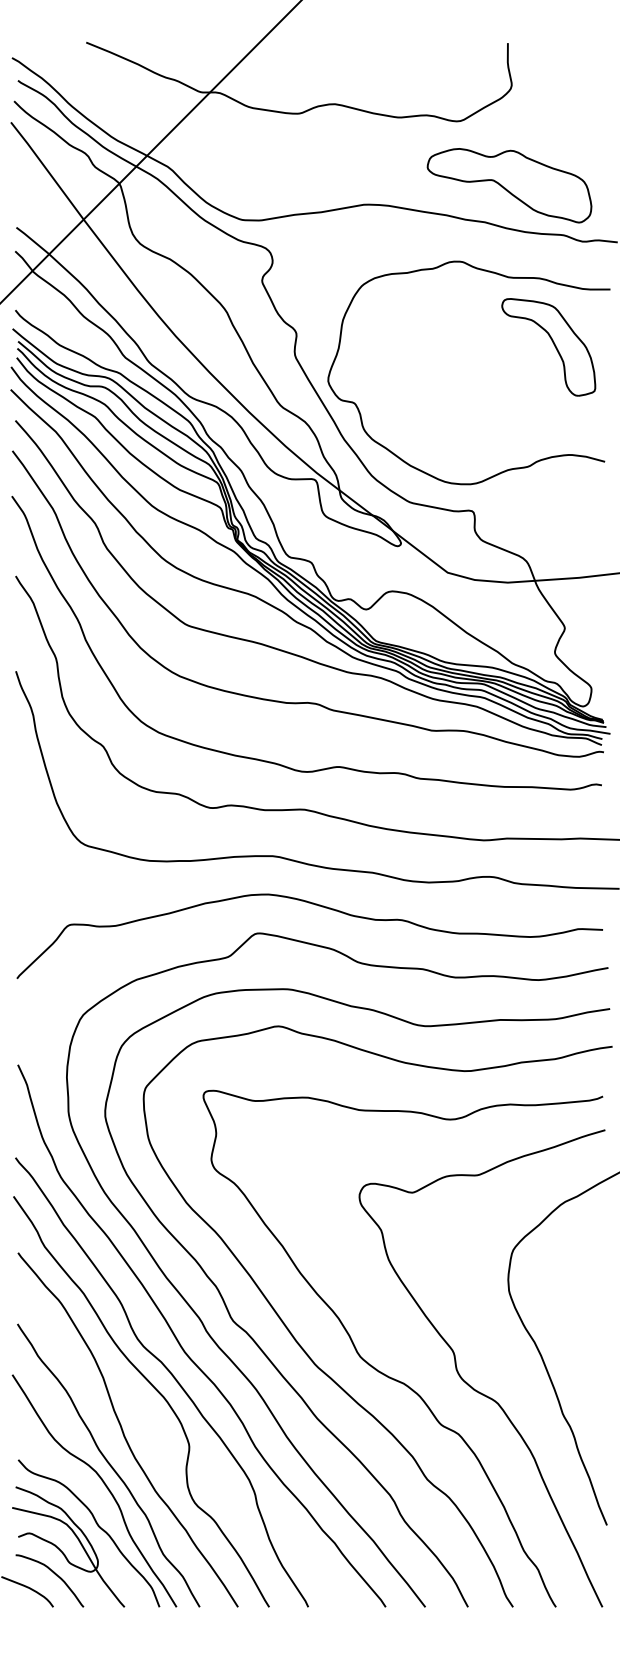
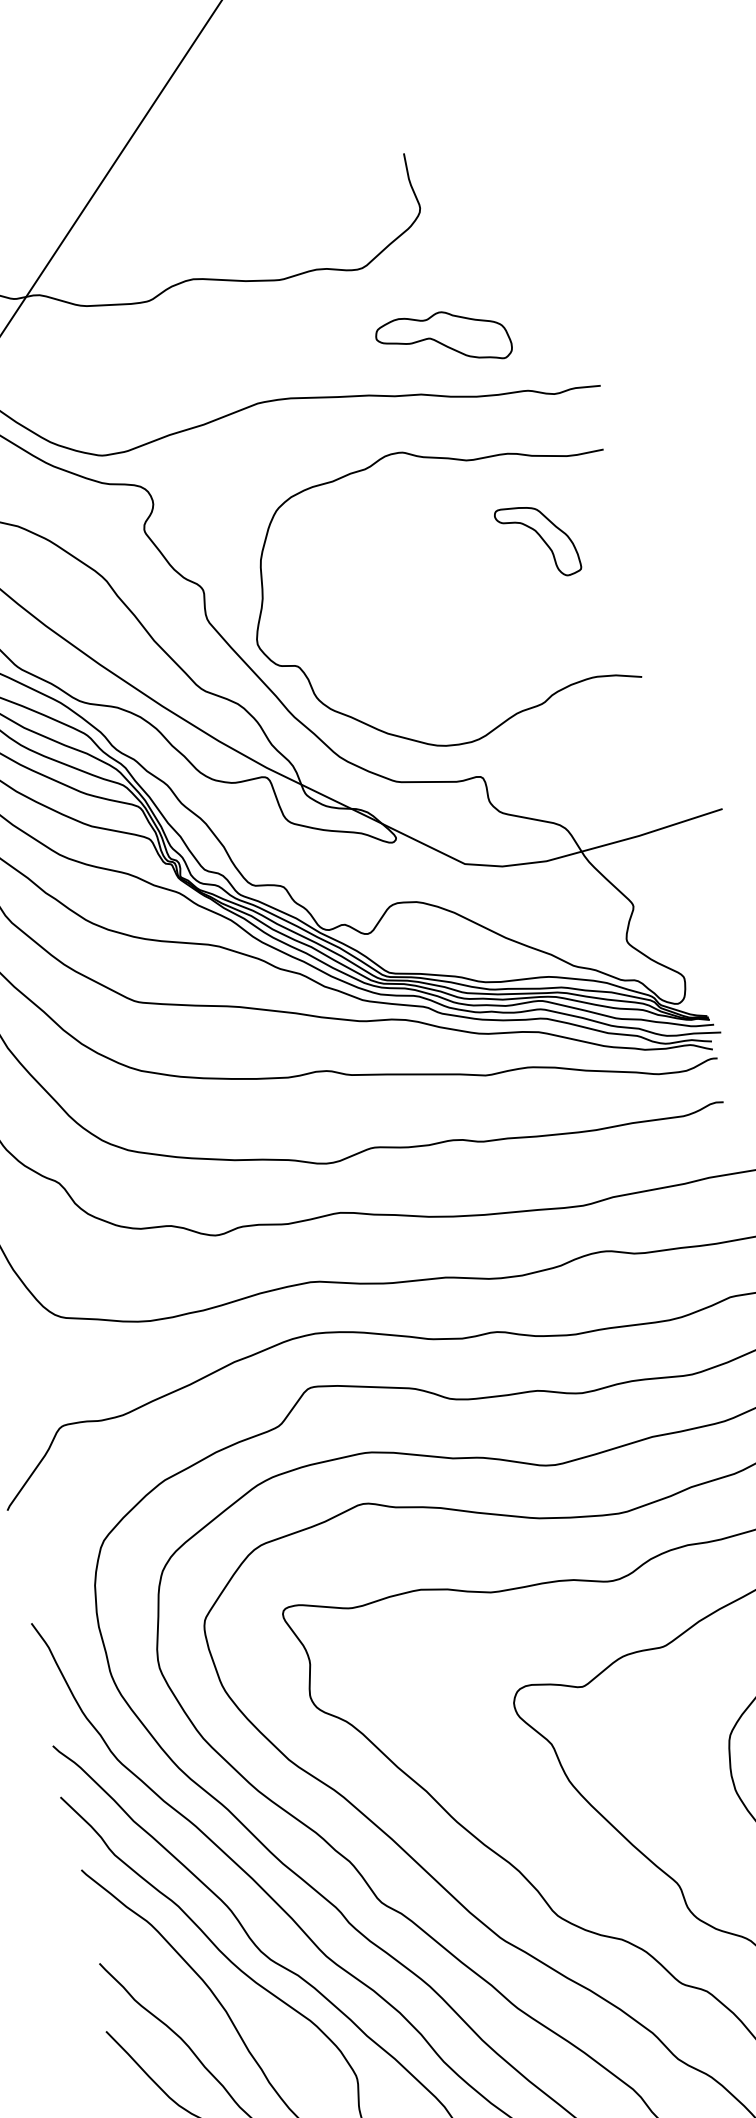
part: (509, 185) -> (443, 339), size x0.6
part: (548, 347) -> (537, 541), size x0.6

